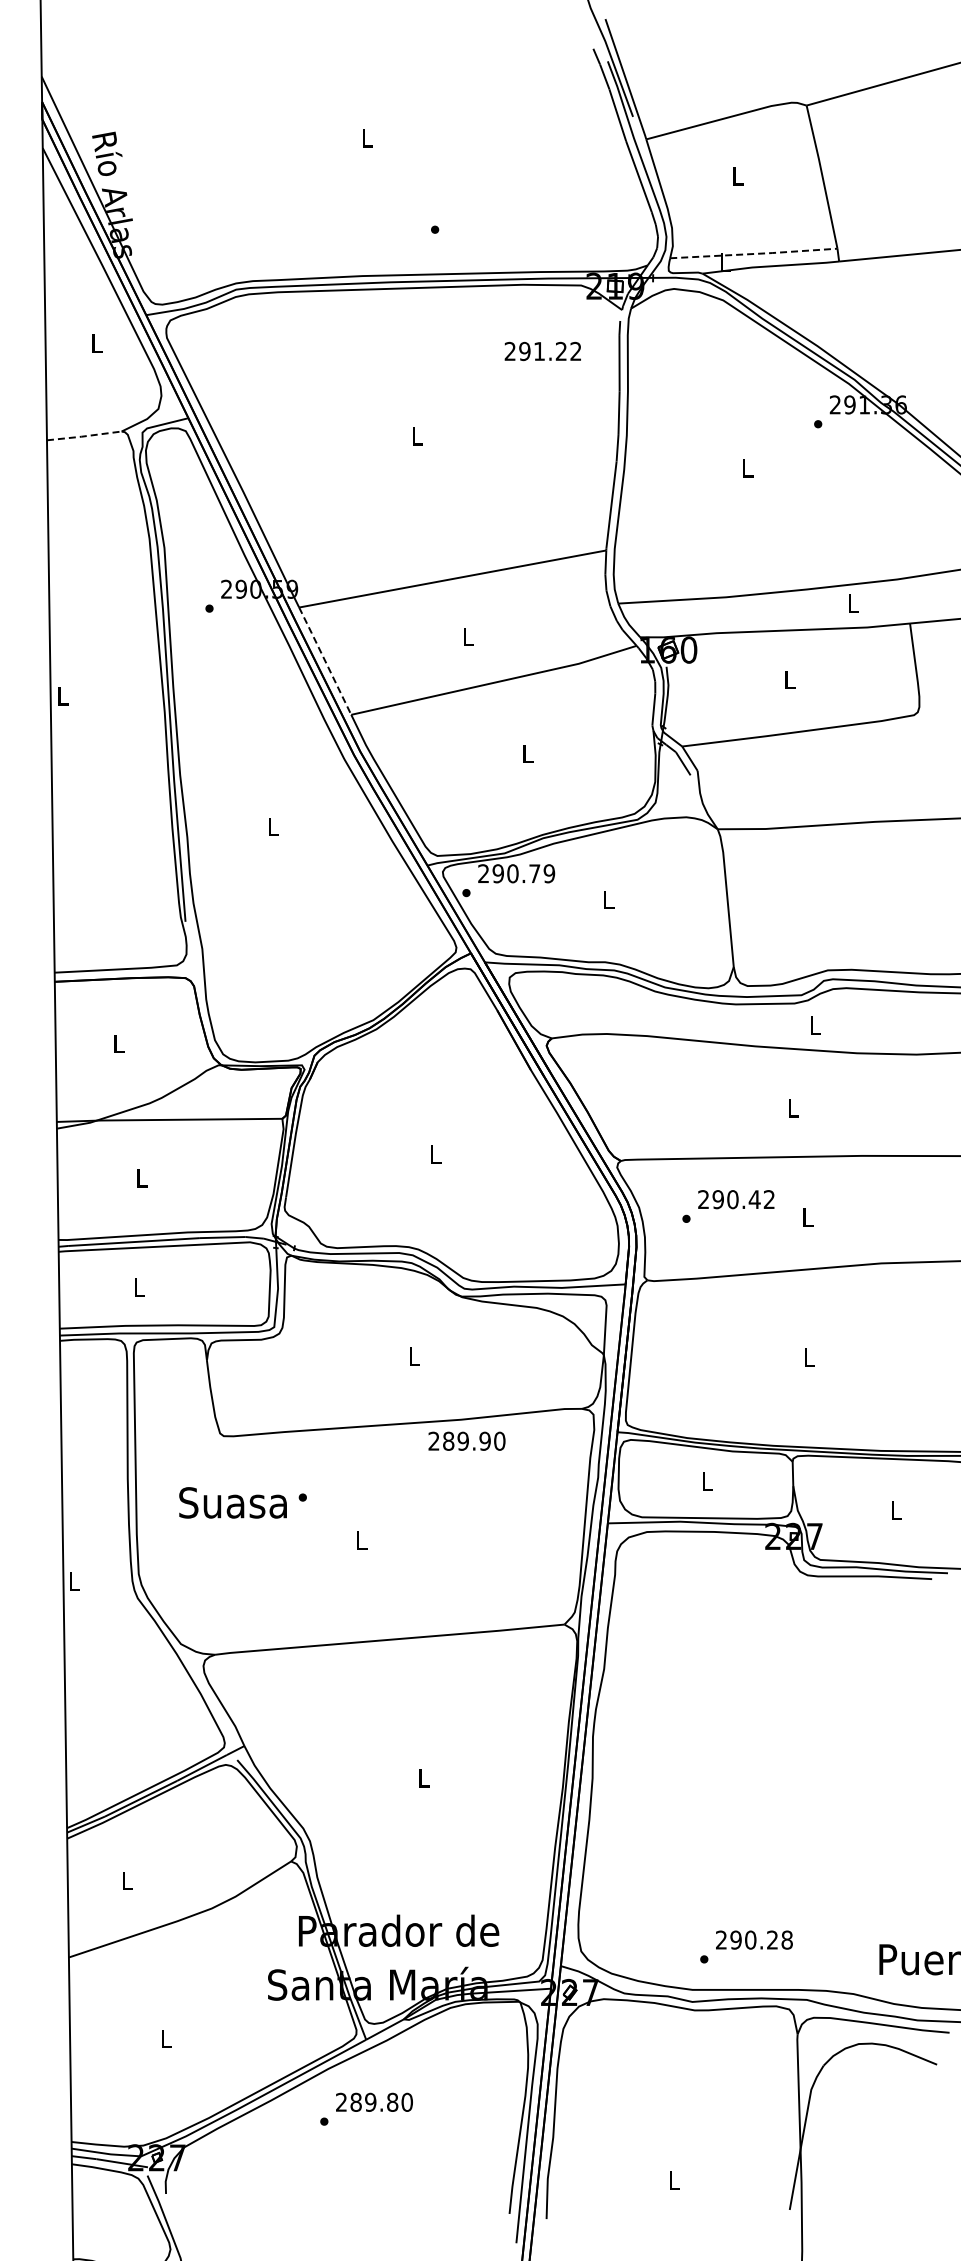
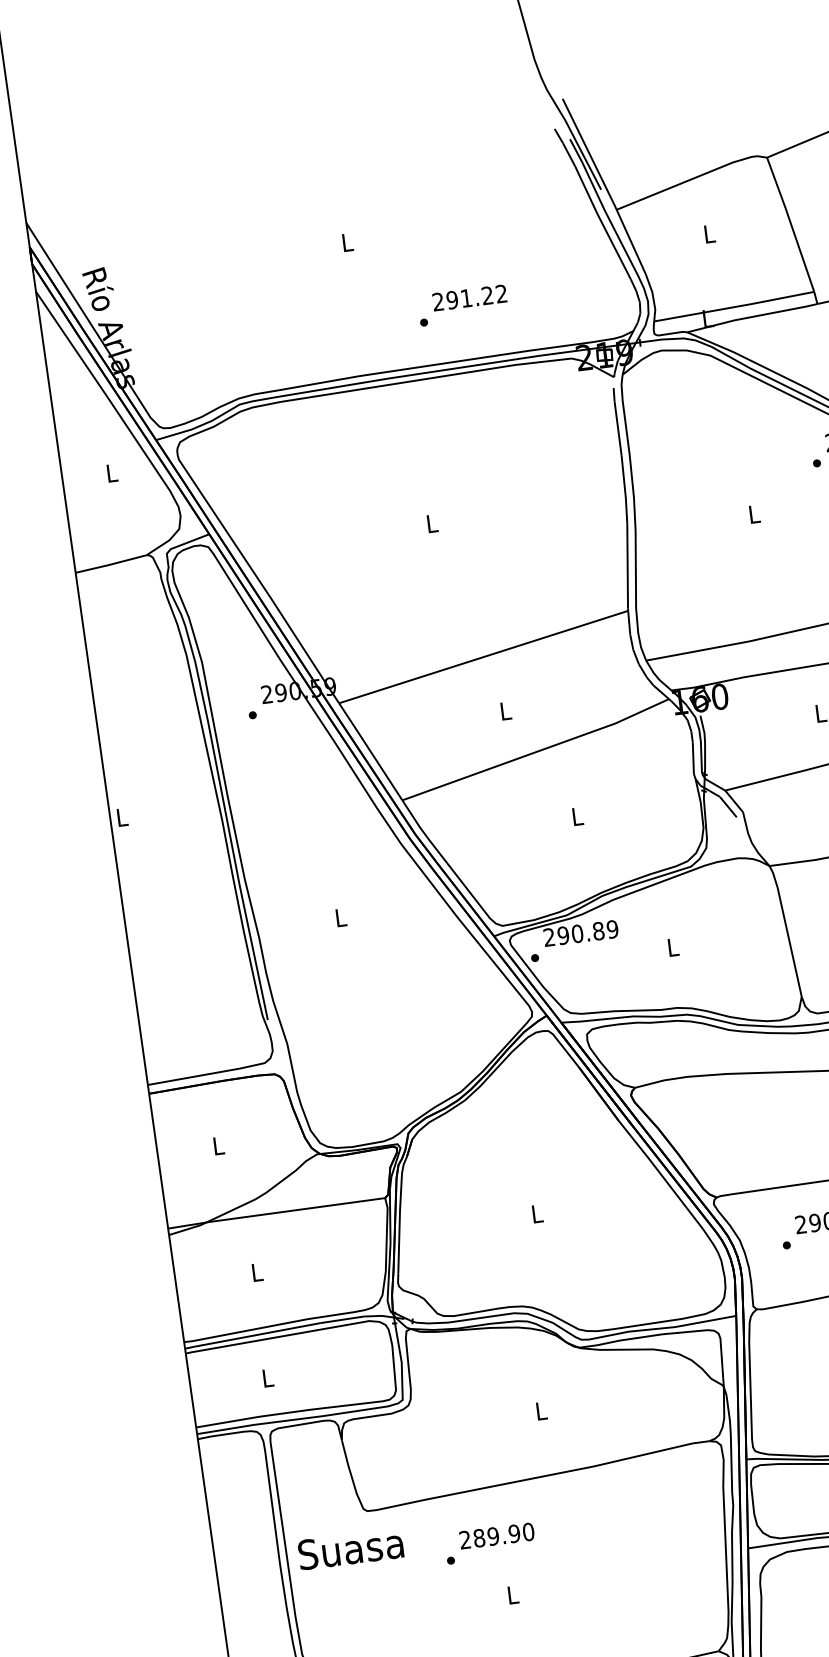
line: (754, 253) -> (734, 306), dashed -> solid
text: (542, 351) -> (469, 298), moved
line: (84, 436) -> (111, 564), dashed -> solid
line: (325, 661) -> (371, 752), dashed -> solid
text: (534, 873) -> (598, 930), 290.79 -> 290.89
text: (466, 1440) -> (496, 1535), moved
text: (232, 1502) -> (350, 1548), moved

